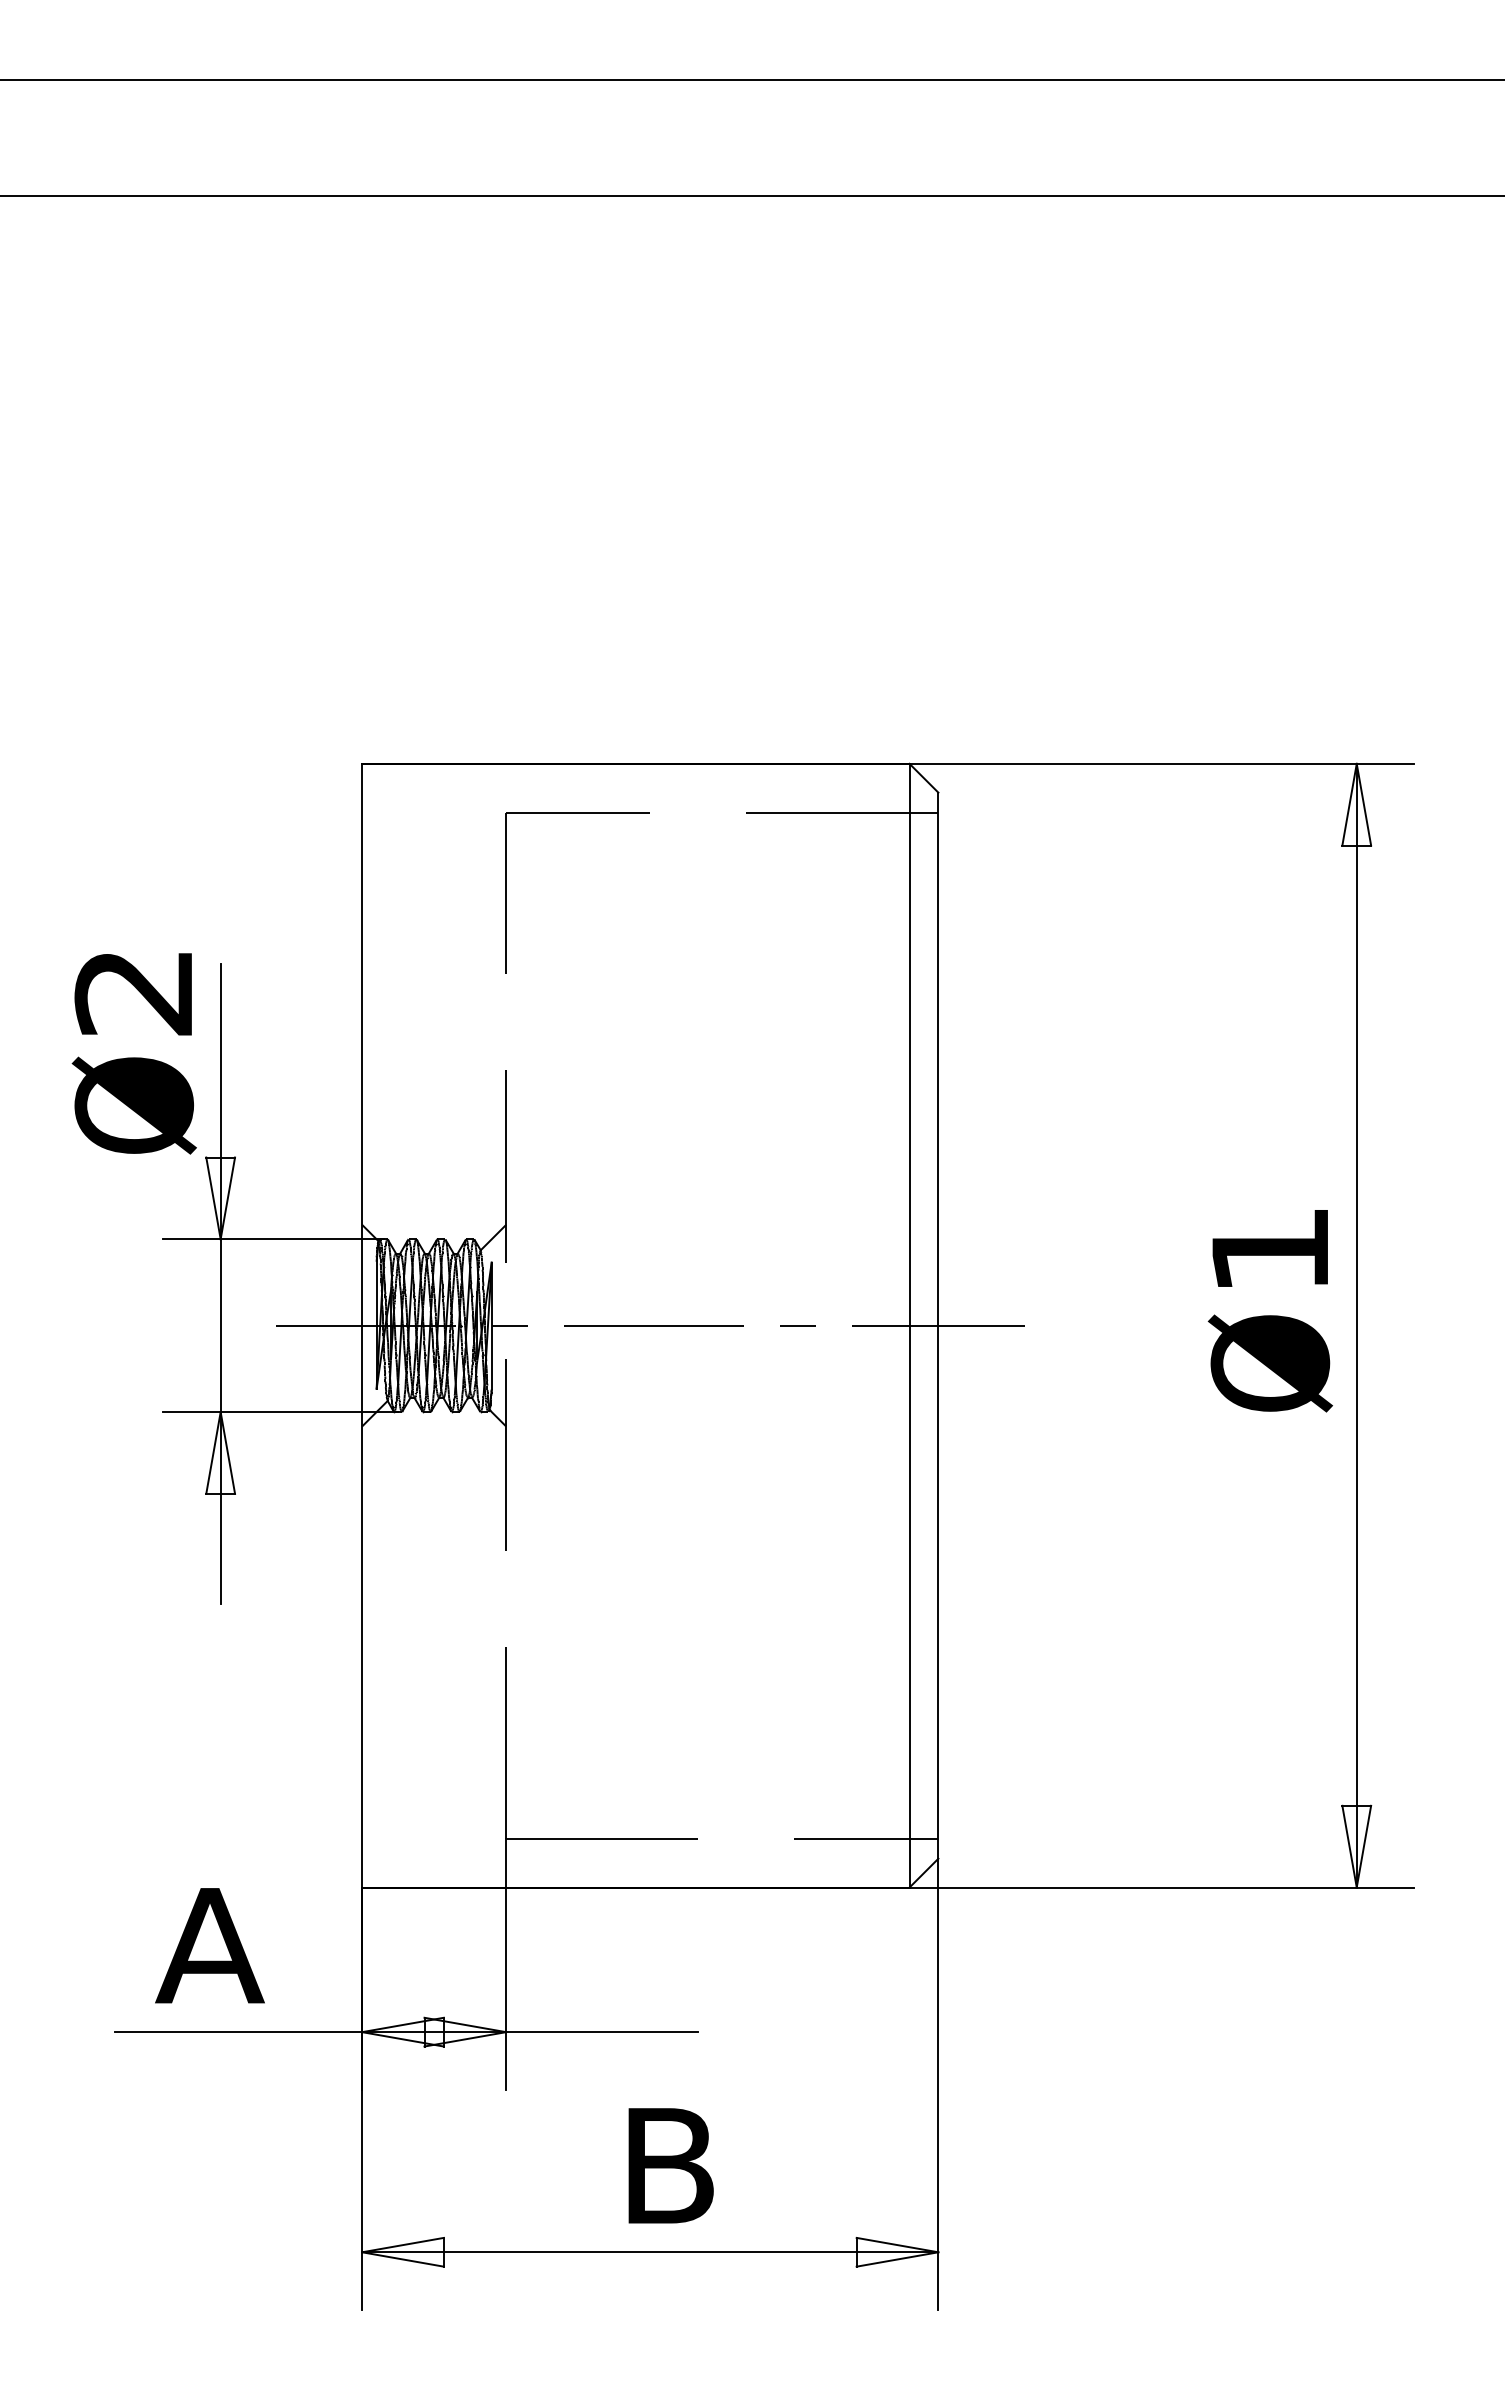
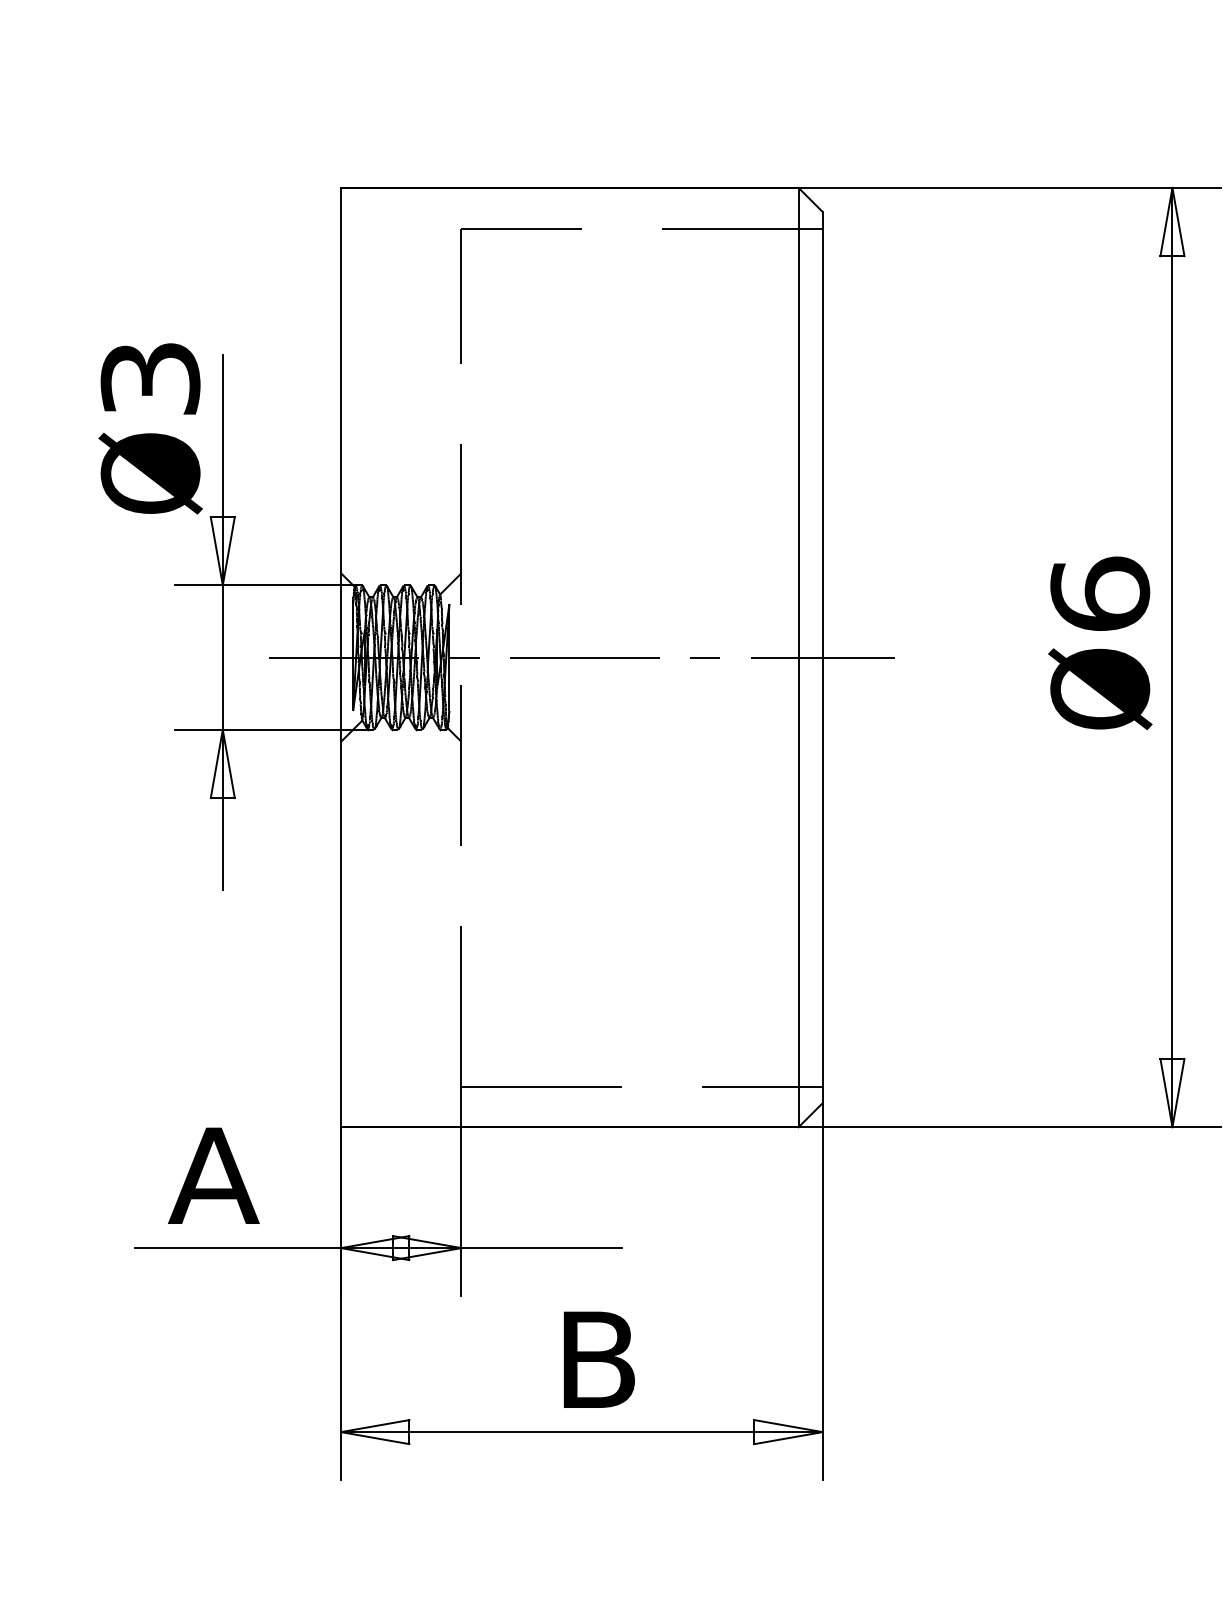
text: (134, 992) -> (150, 379), 2 -> 3
text: (1270, 1248) -> (1100, 593), 1 -> 6

